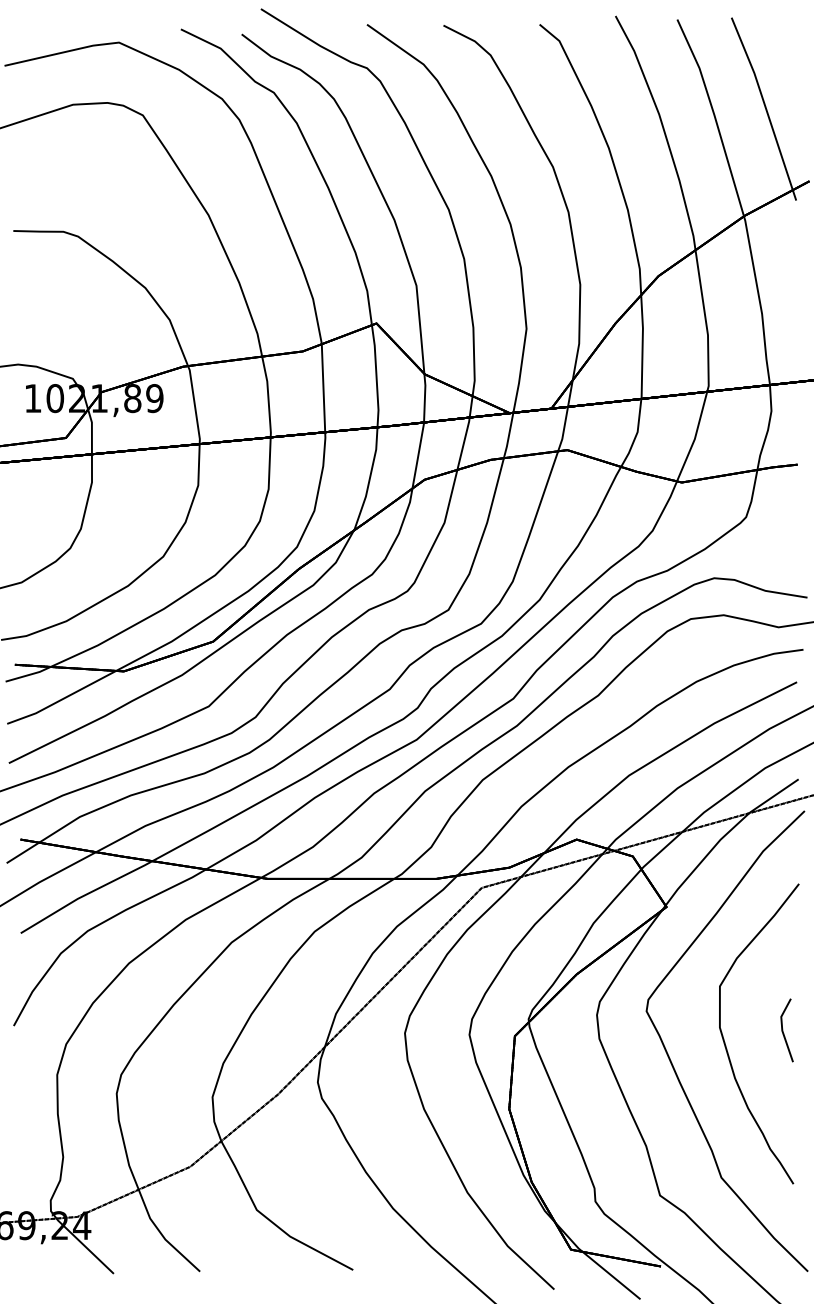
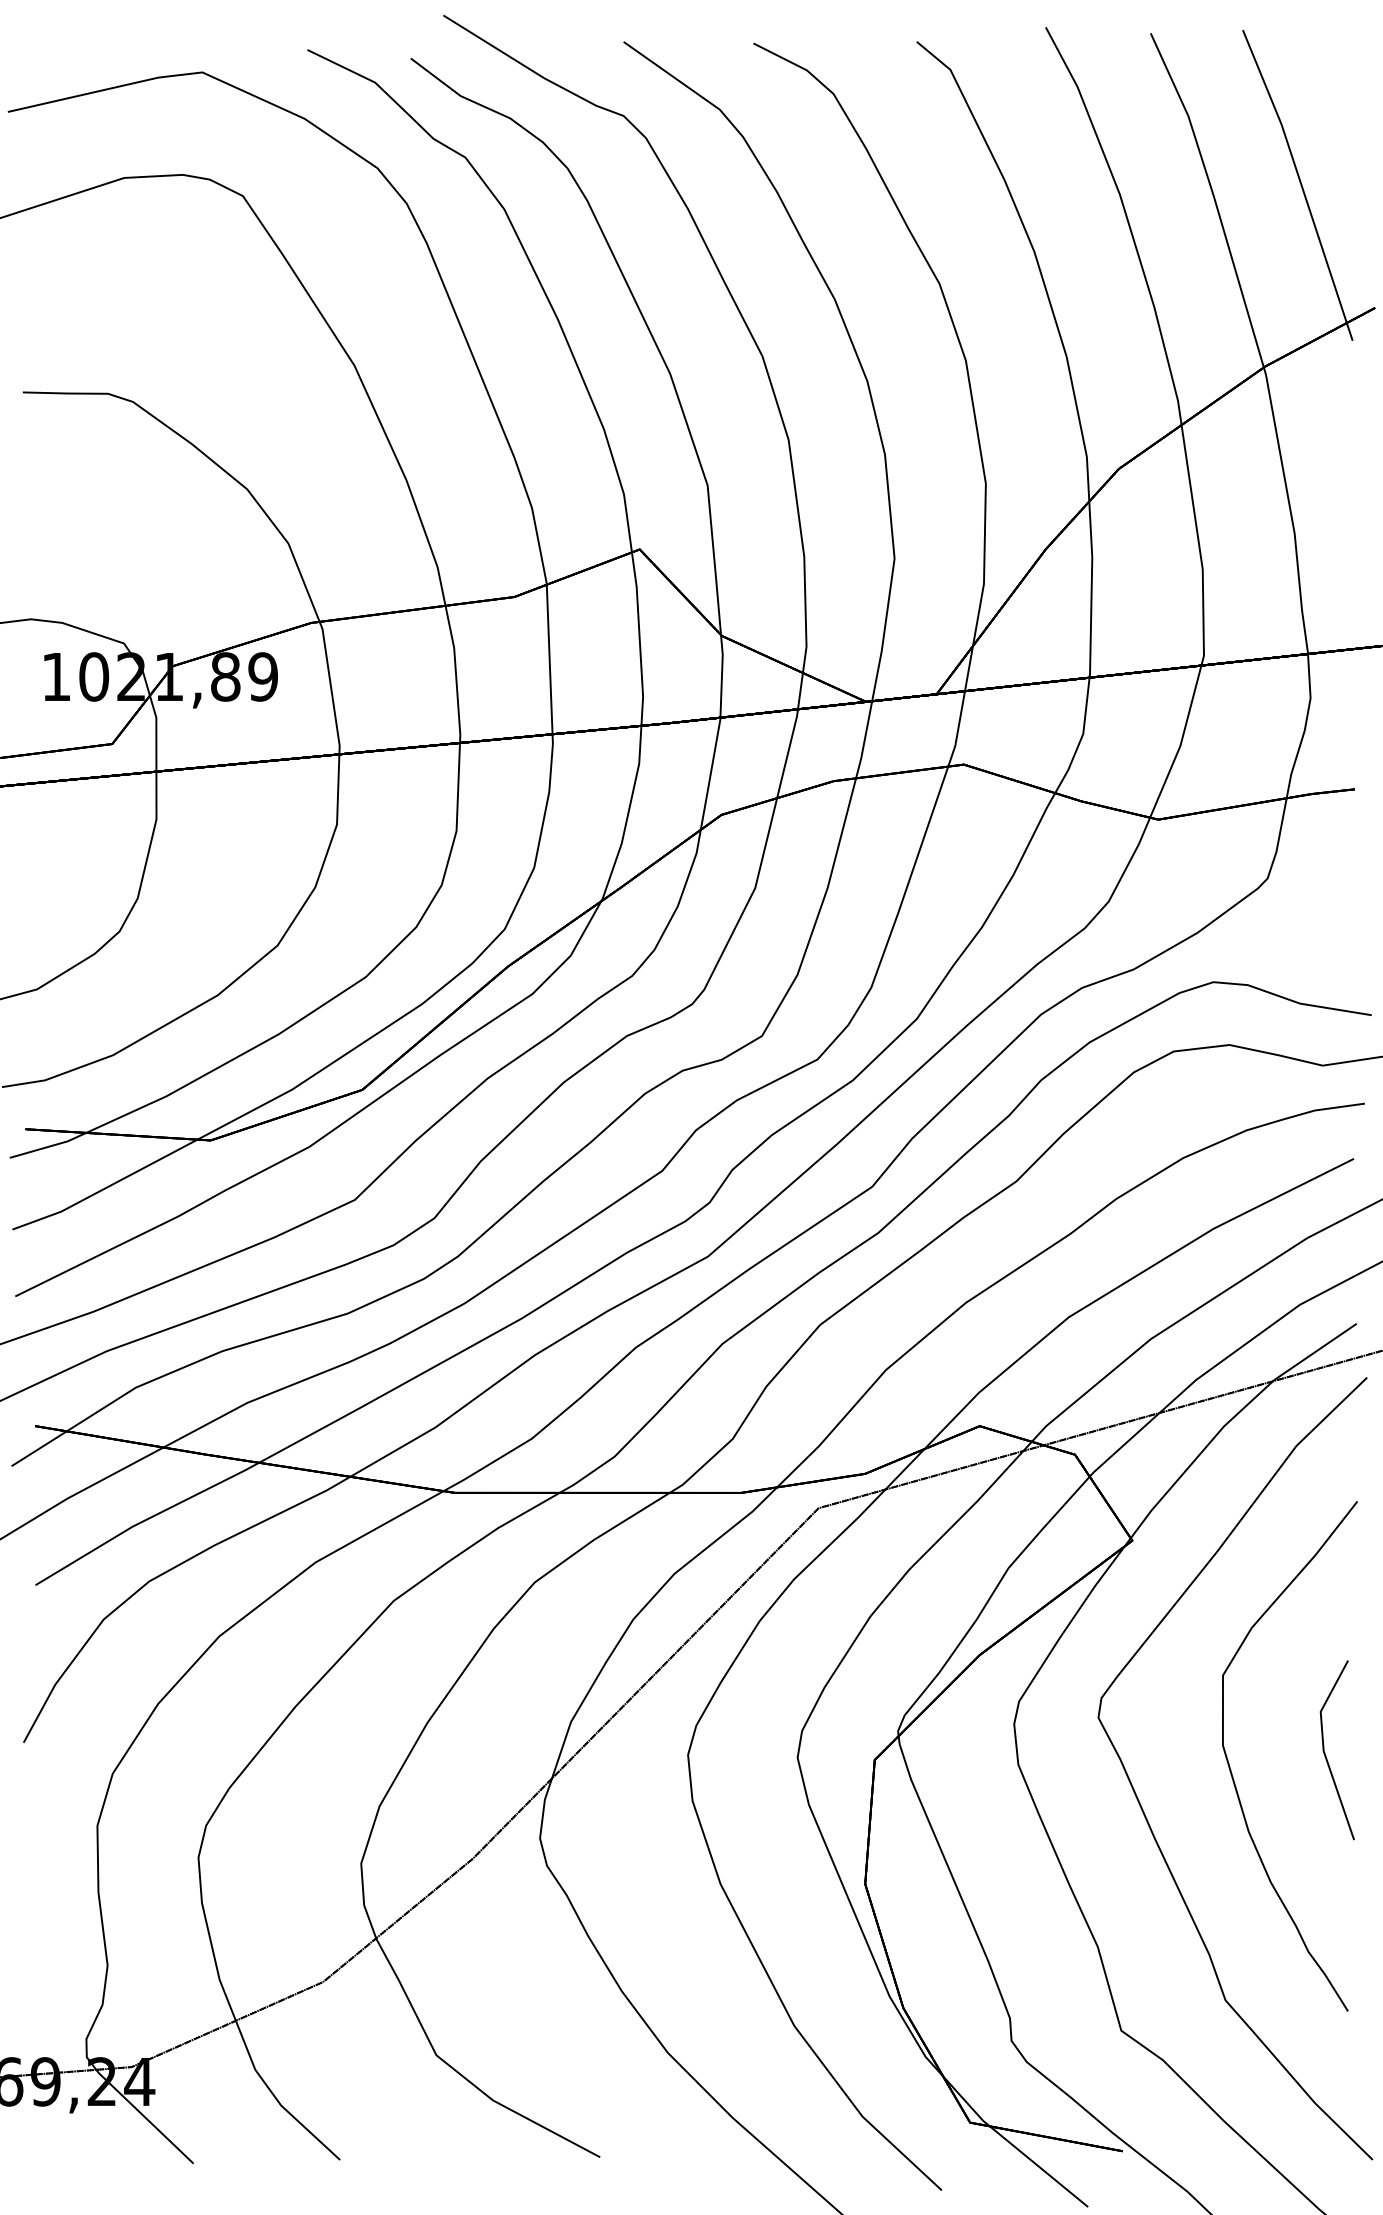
part: (786, 1030) -> (1336, 1750), size x1.67

